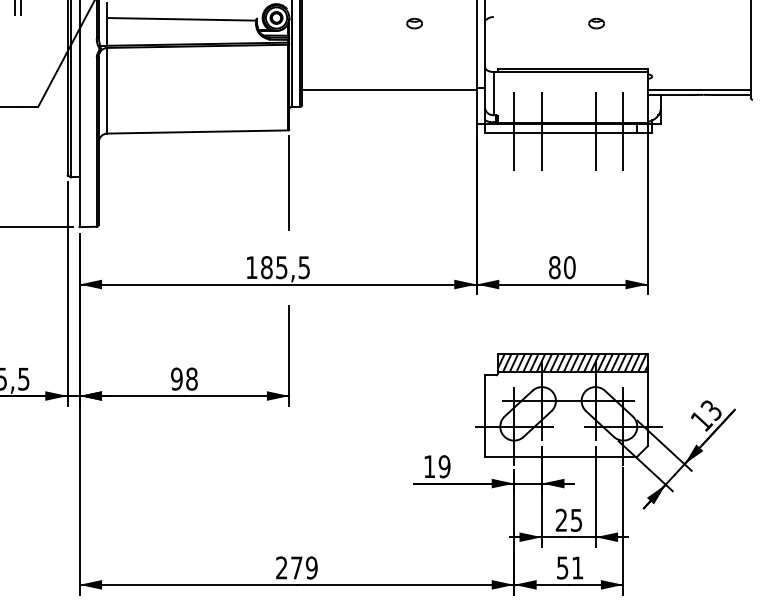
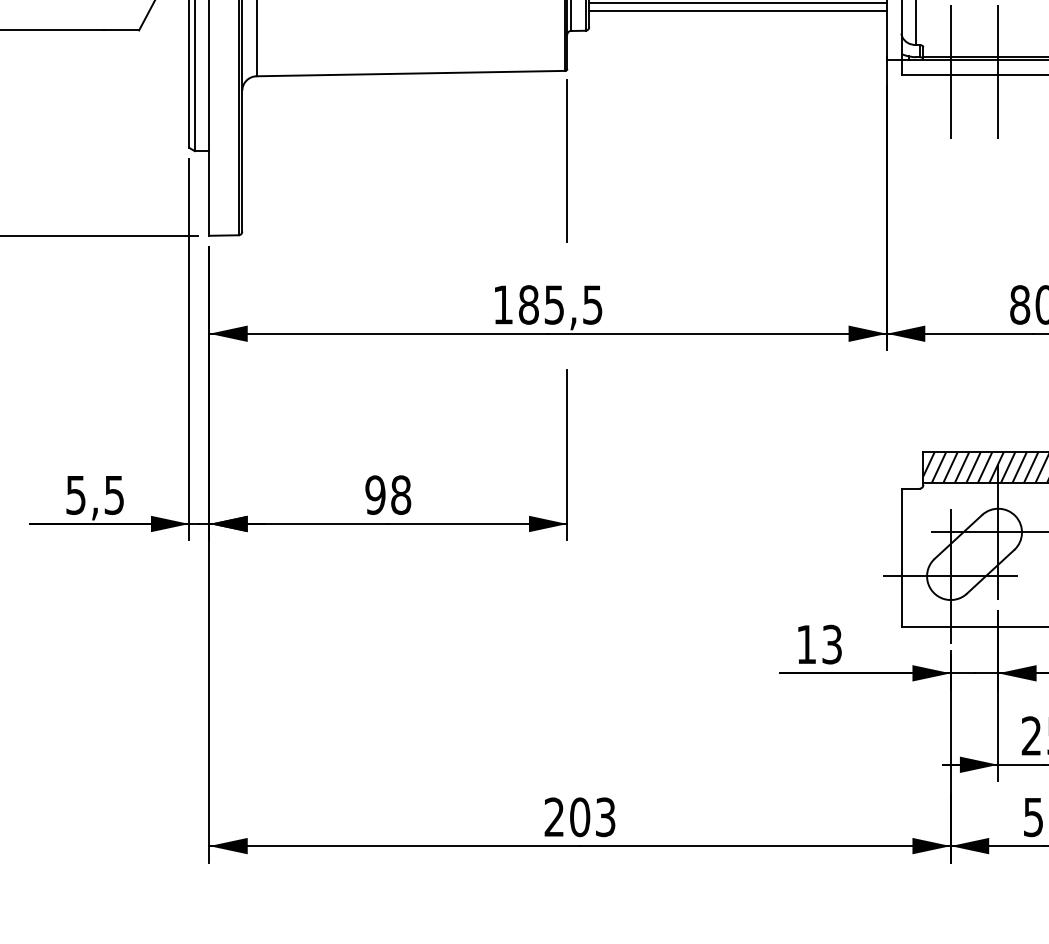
line: (389, 95) -> (738, 11), added
text: (444, 466) -> (831, 644), 19 -> 13
text: (304, 567) -> (593, 816), 279 -> 203

